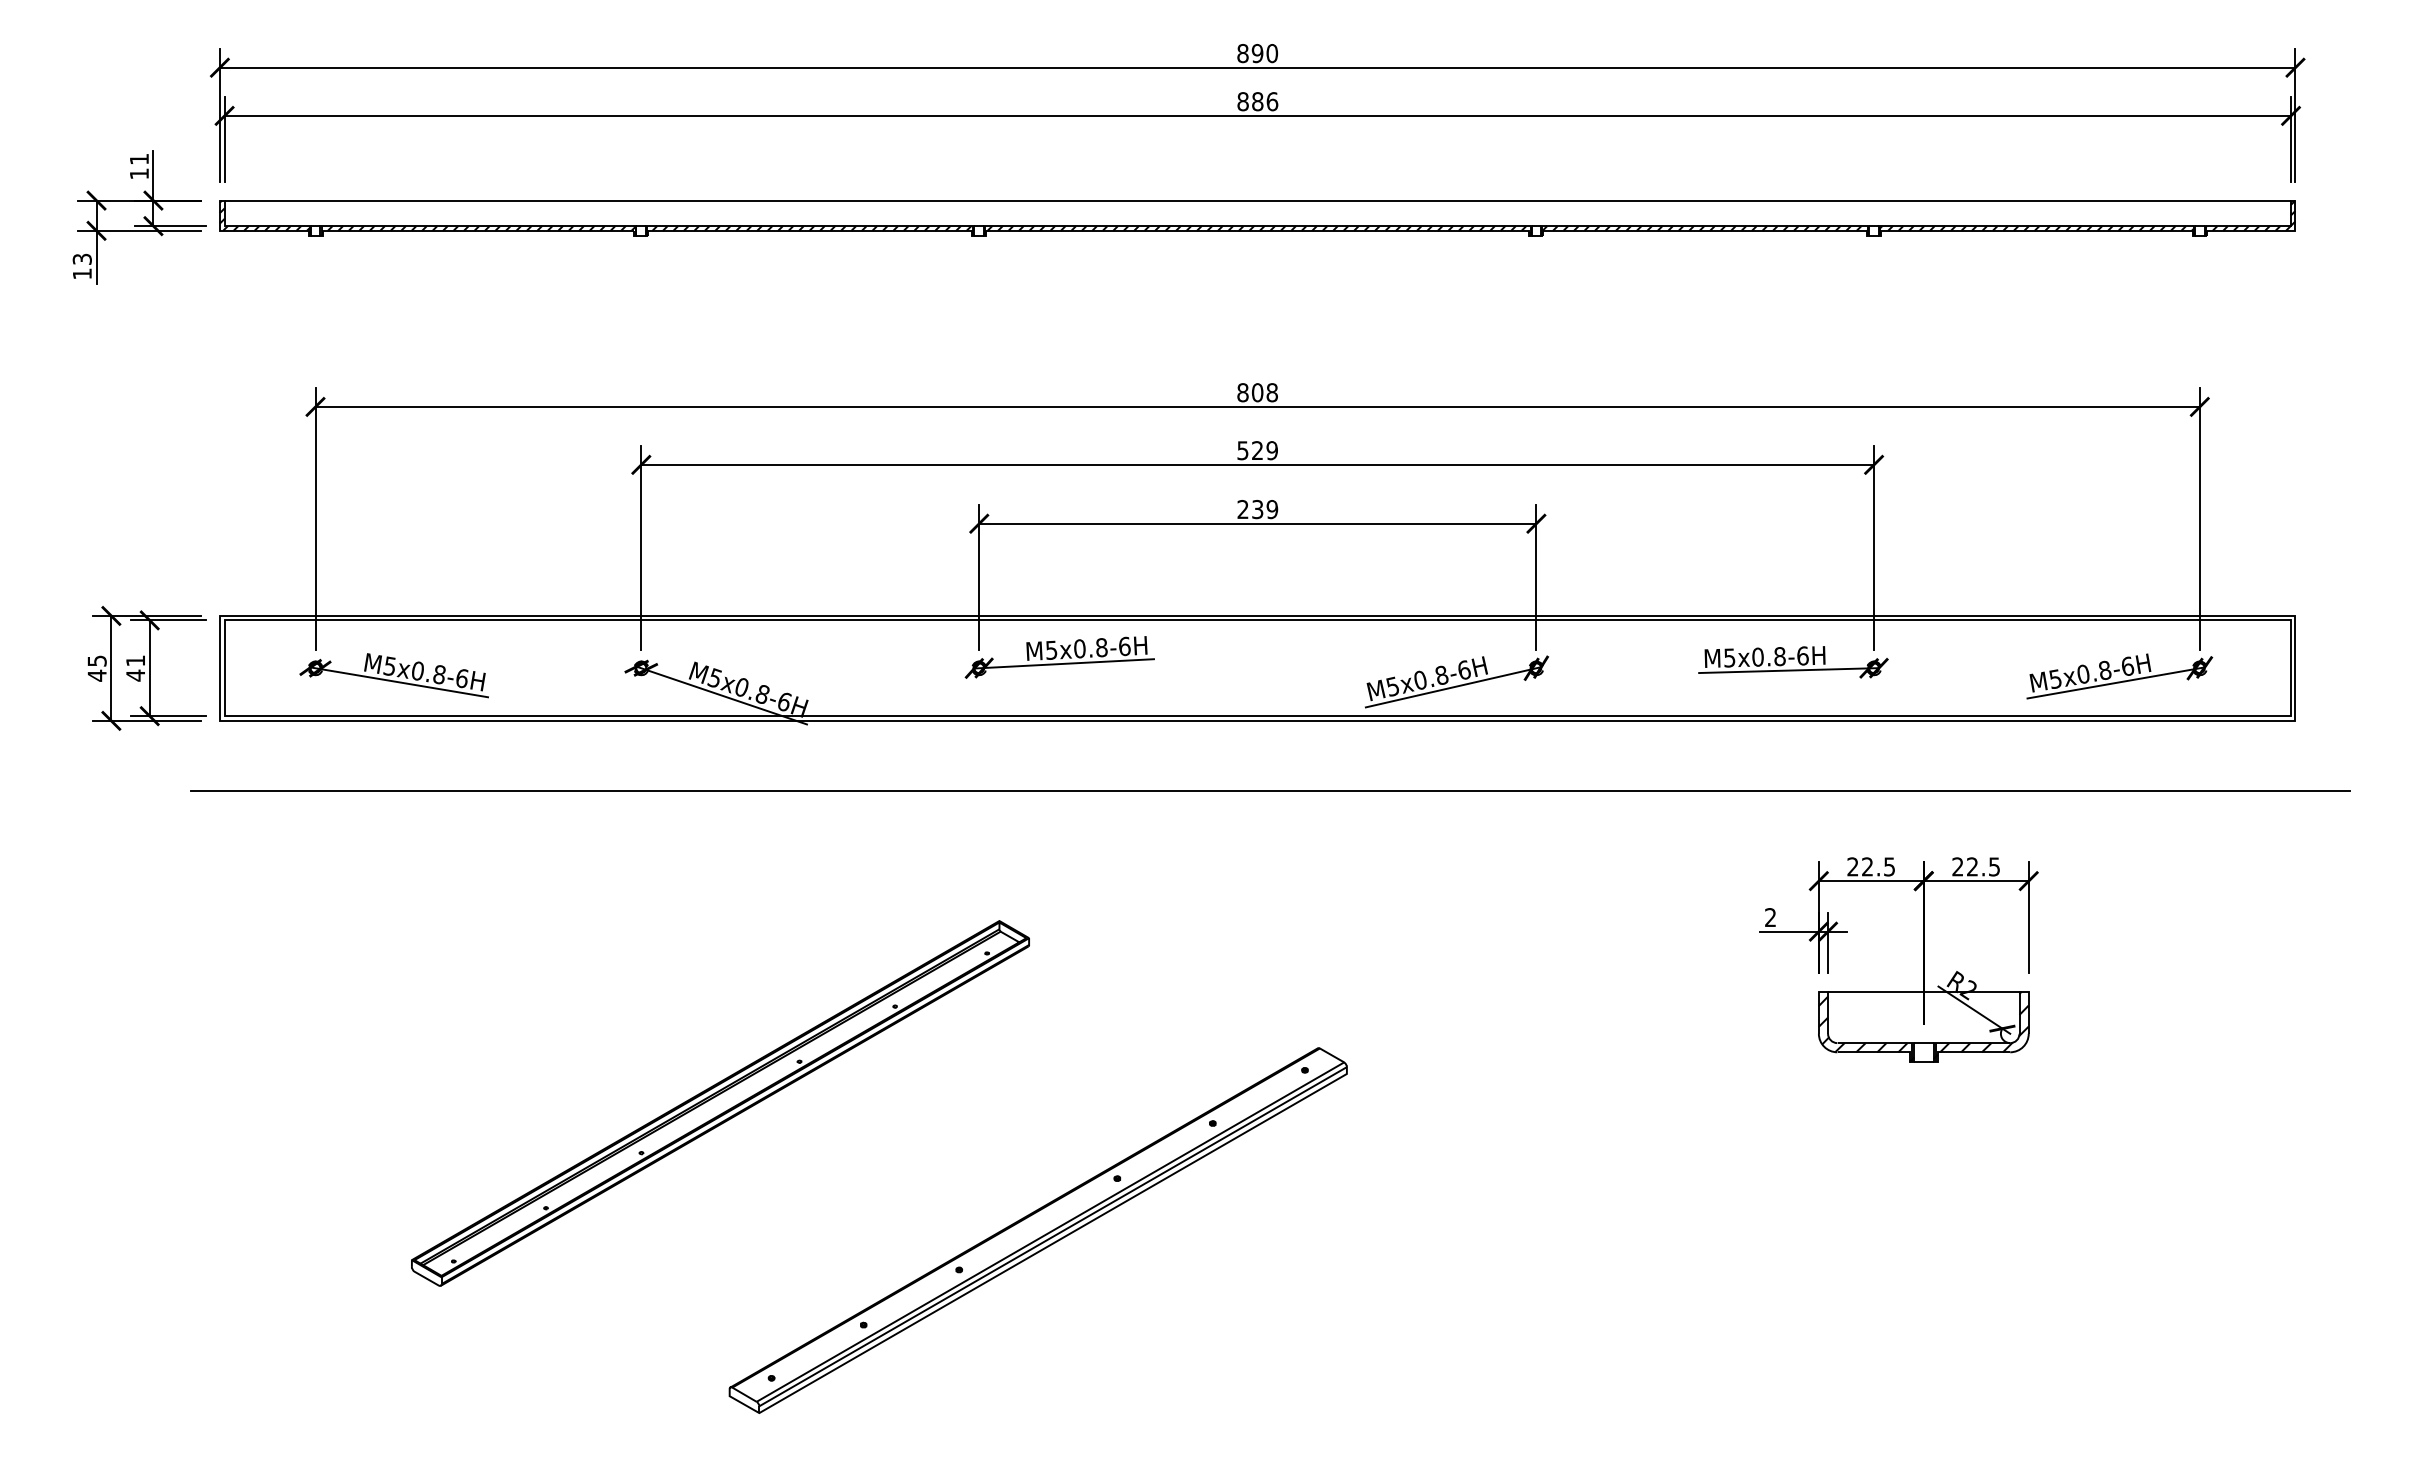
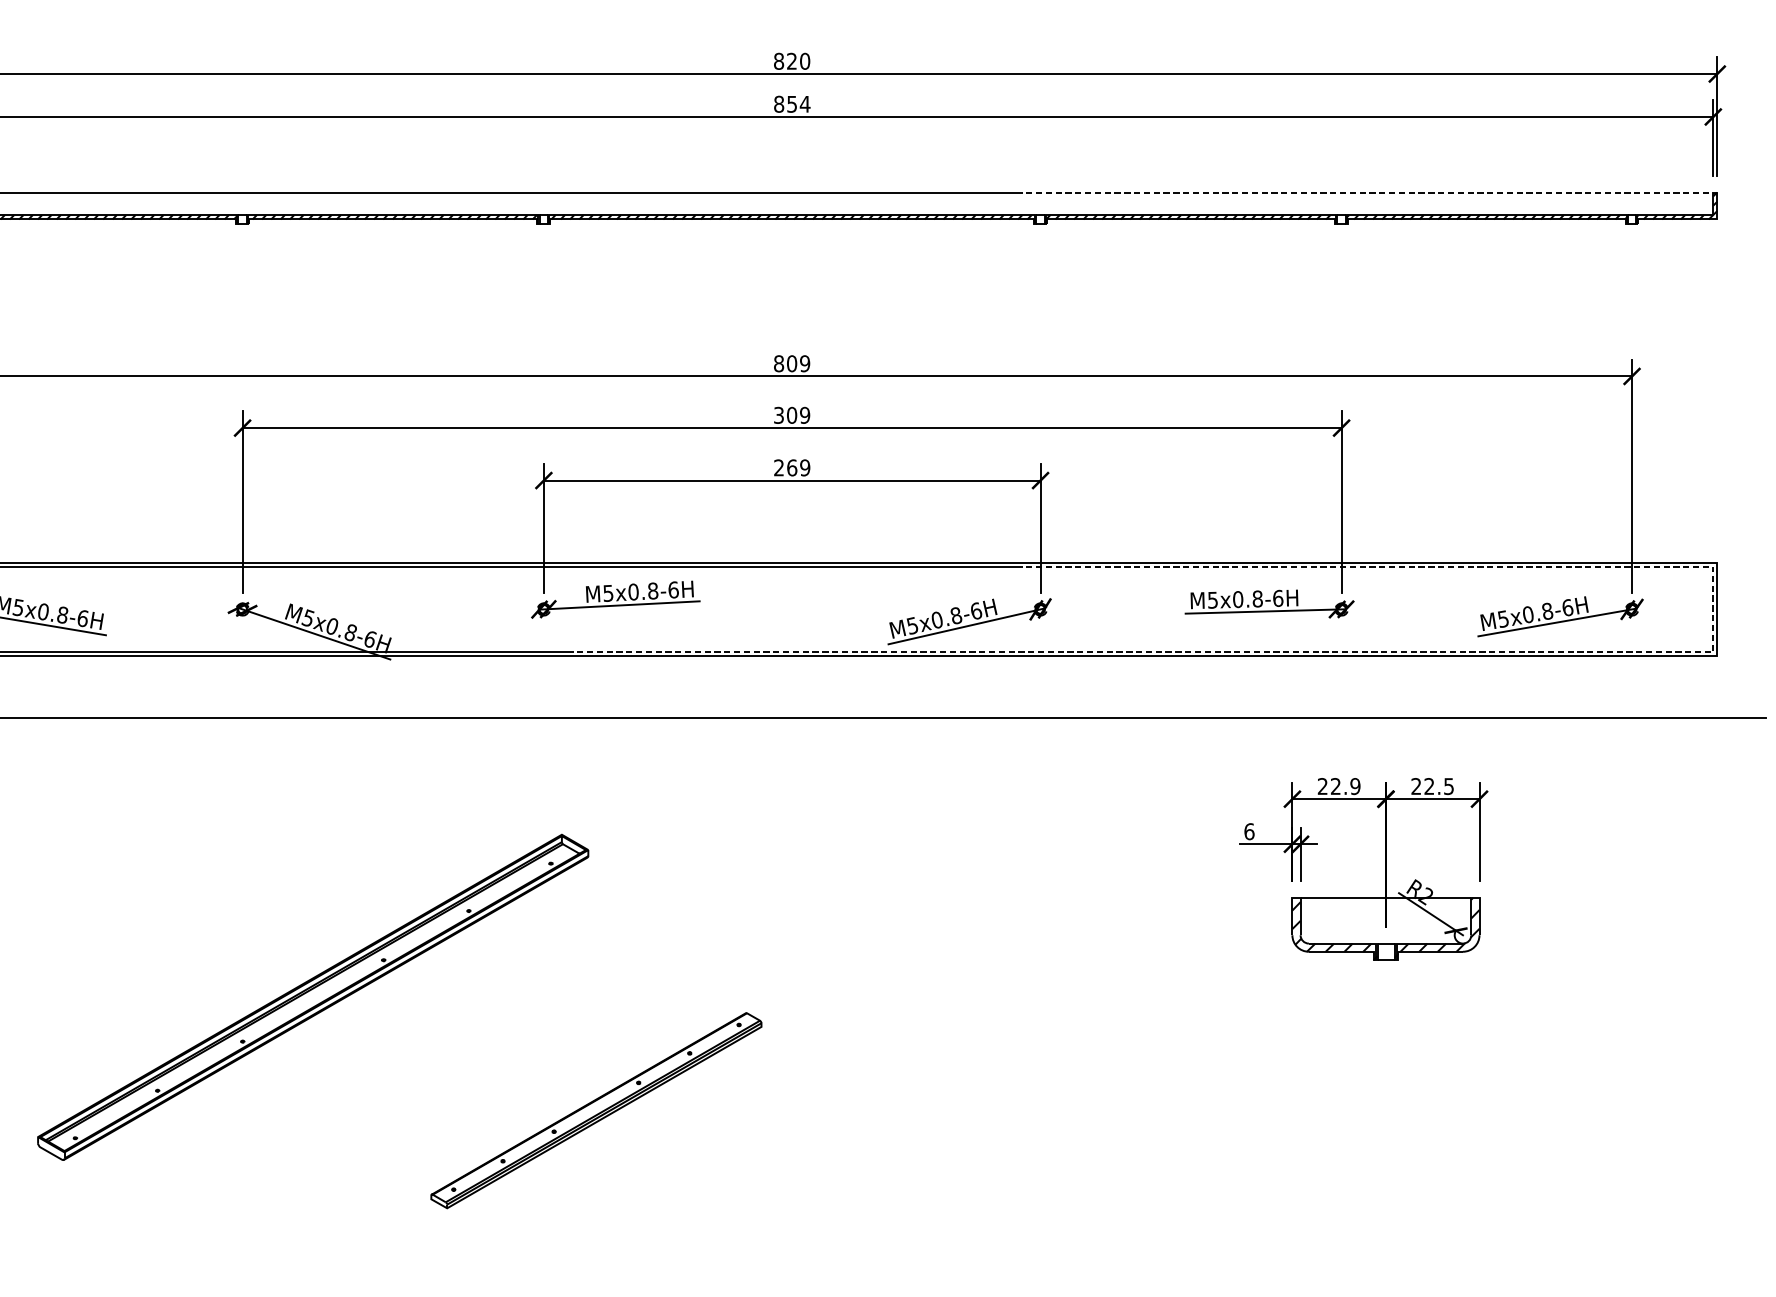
text: (1257, 53) -> (791, 61), 890 -> 820
text: (1265, 101) -> (799, 104), 886 -> 854
line: (1900, 200) -> (1365, 192), solid -> dashed
text: (1271, 392) -> (804, 363), 808 -> 809
text: (1250, 450) -> (785, 415), 529 -> 309
text: (1257, 509) -> (791, 467), 239 -> 269
line: (2088, 716) -> (1532, 652), solid -> dashed
text: (1889, 866) -> (1355, 786), 22.5 -> 22.9
text: (1770, 917) -> (1249, 831), 2 -> 6
part: (1037, 1230) -> (595, 1110), size x0.6

